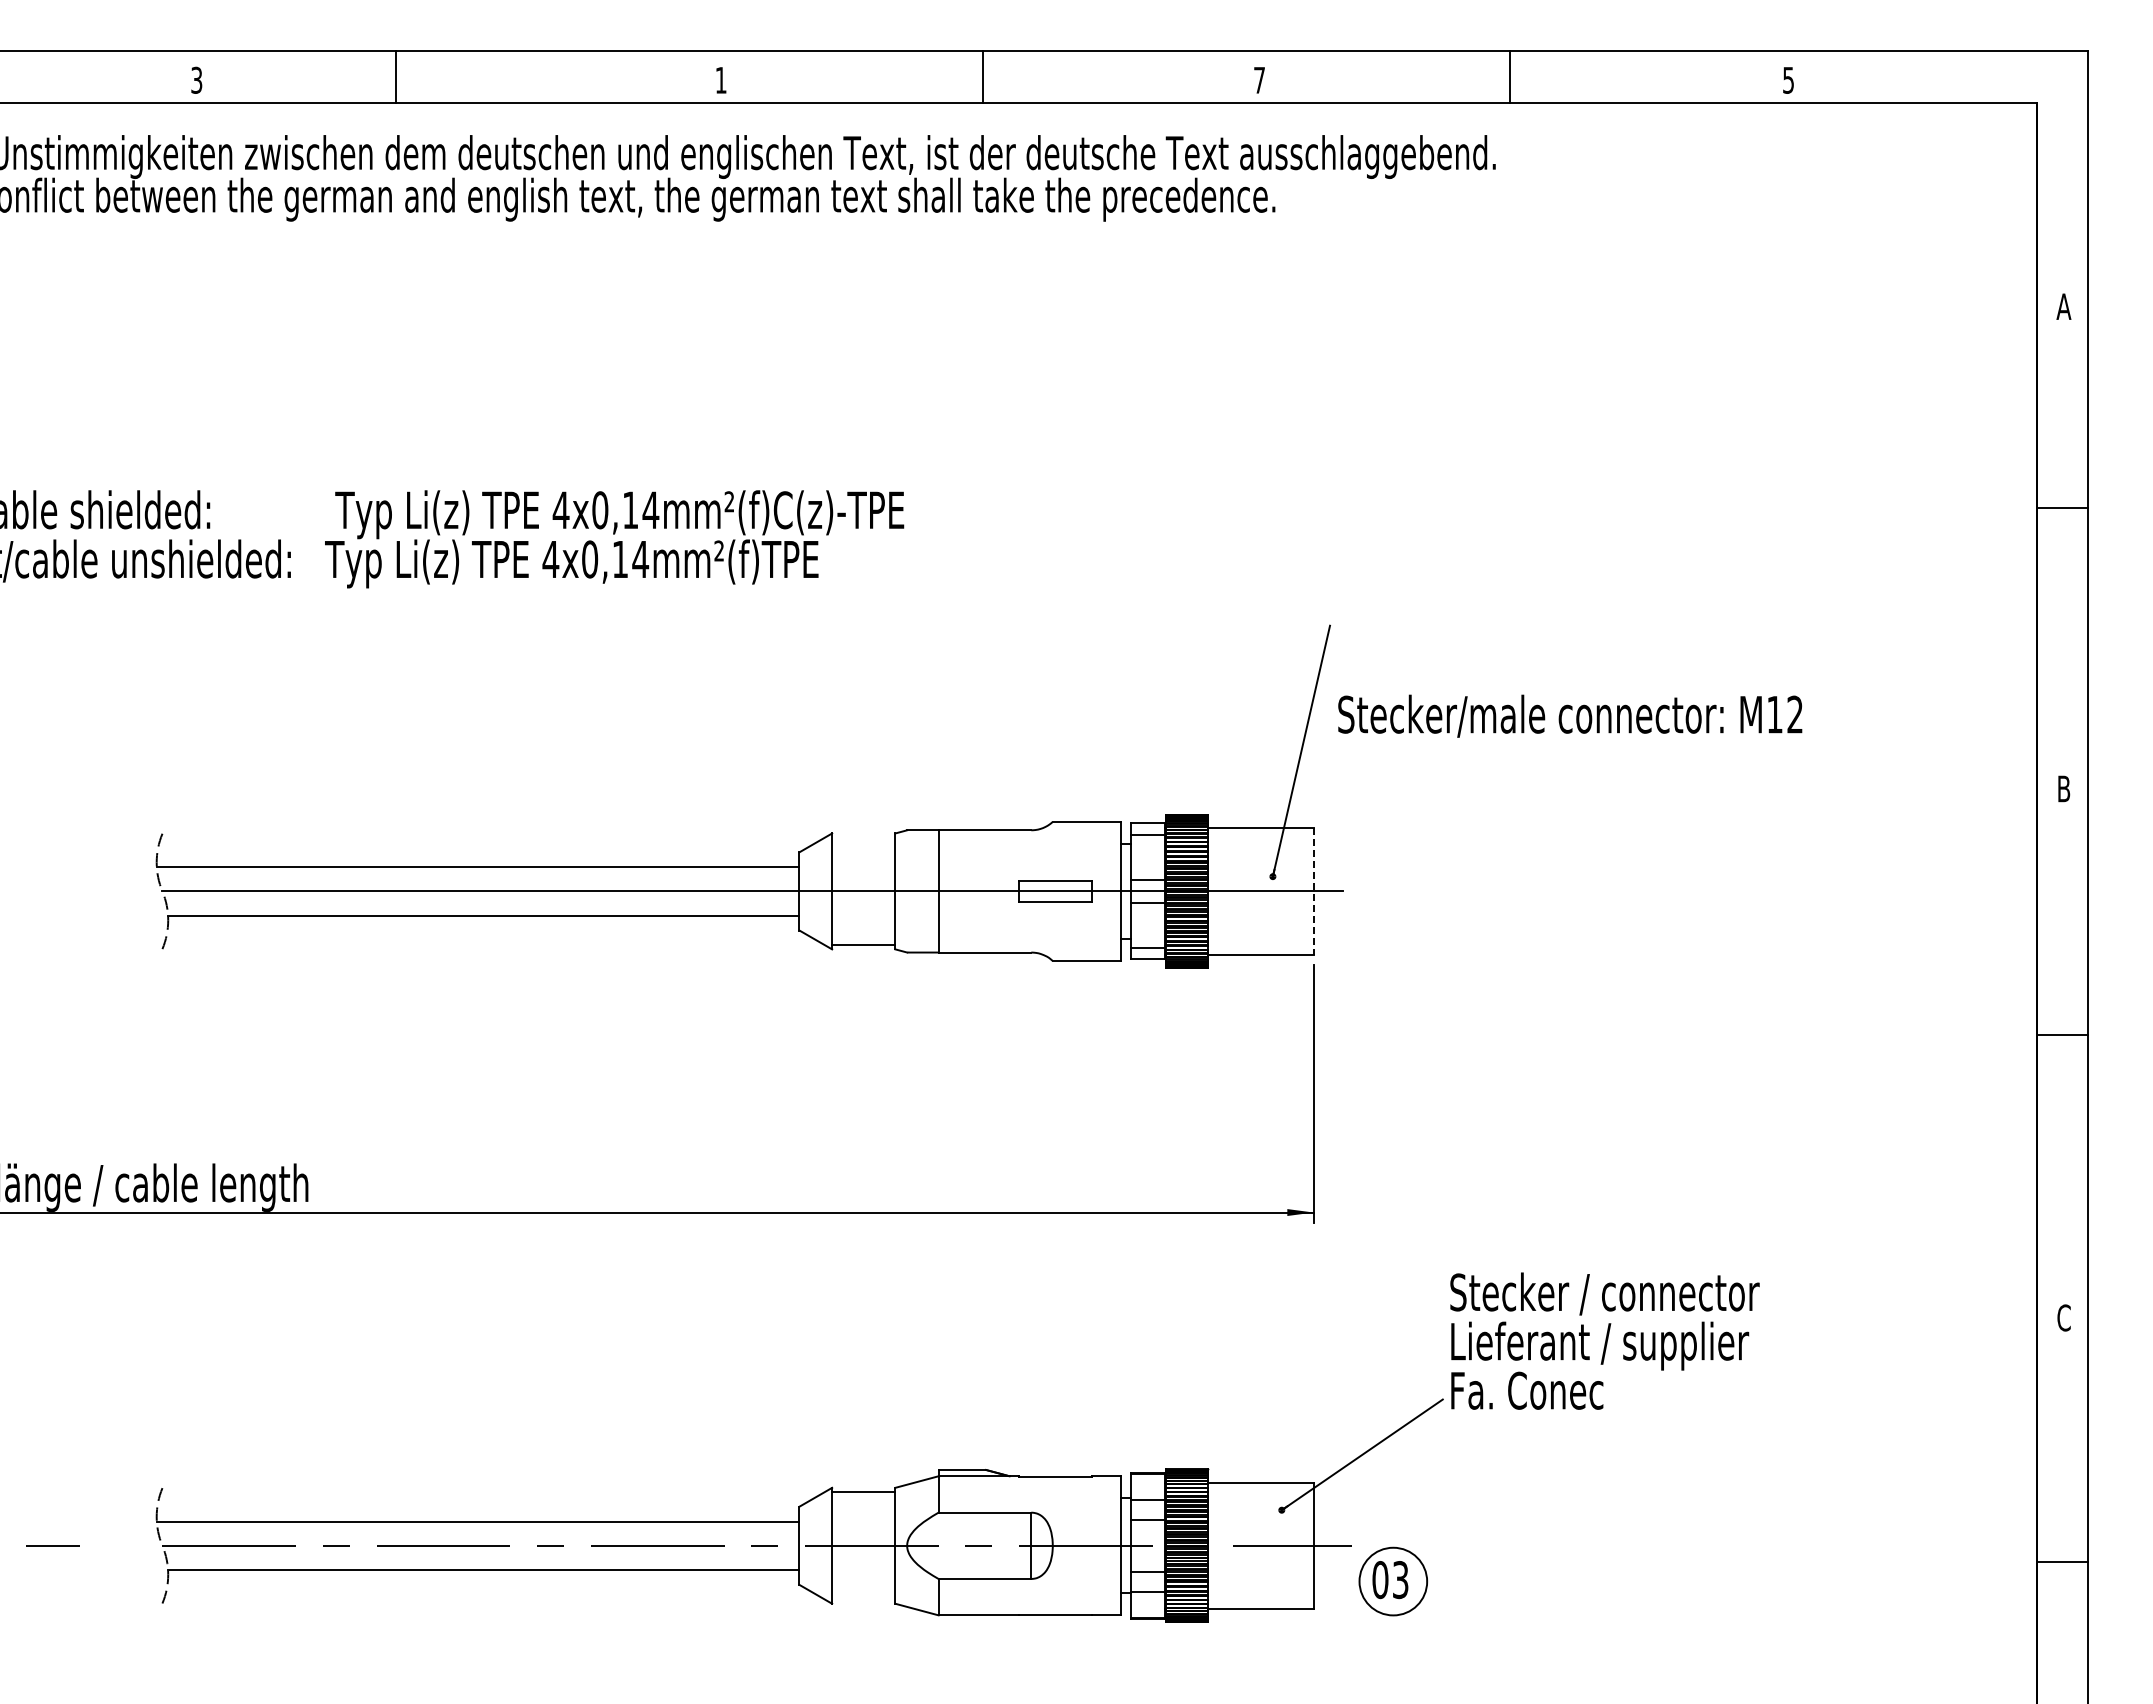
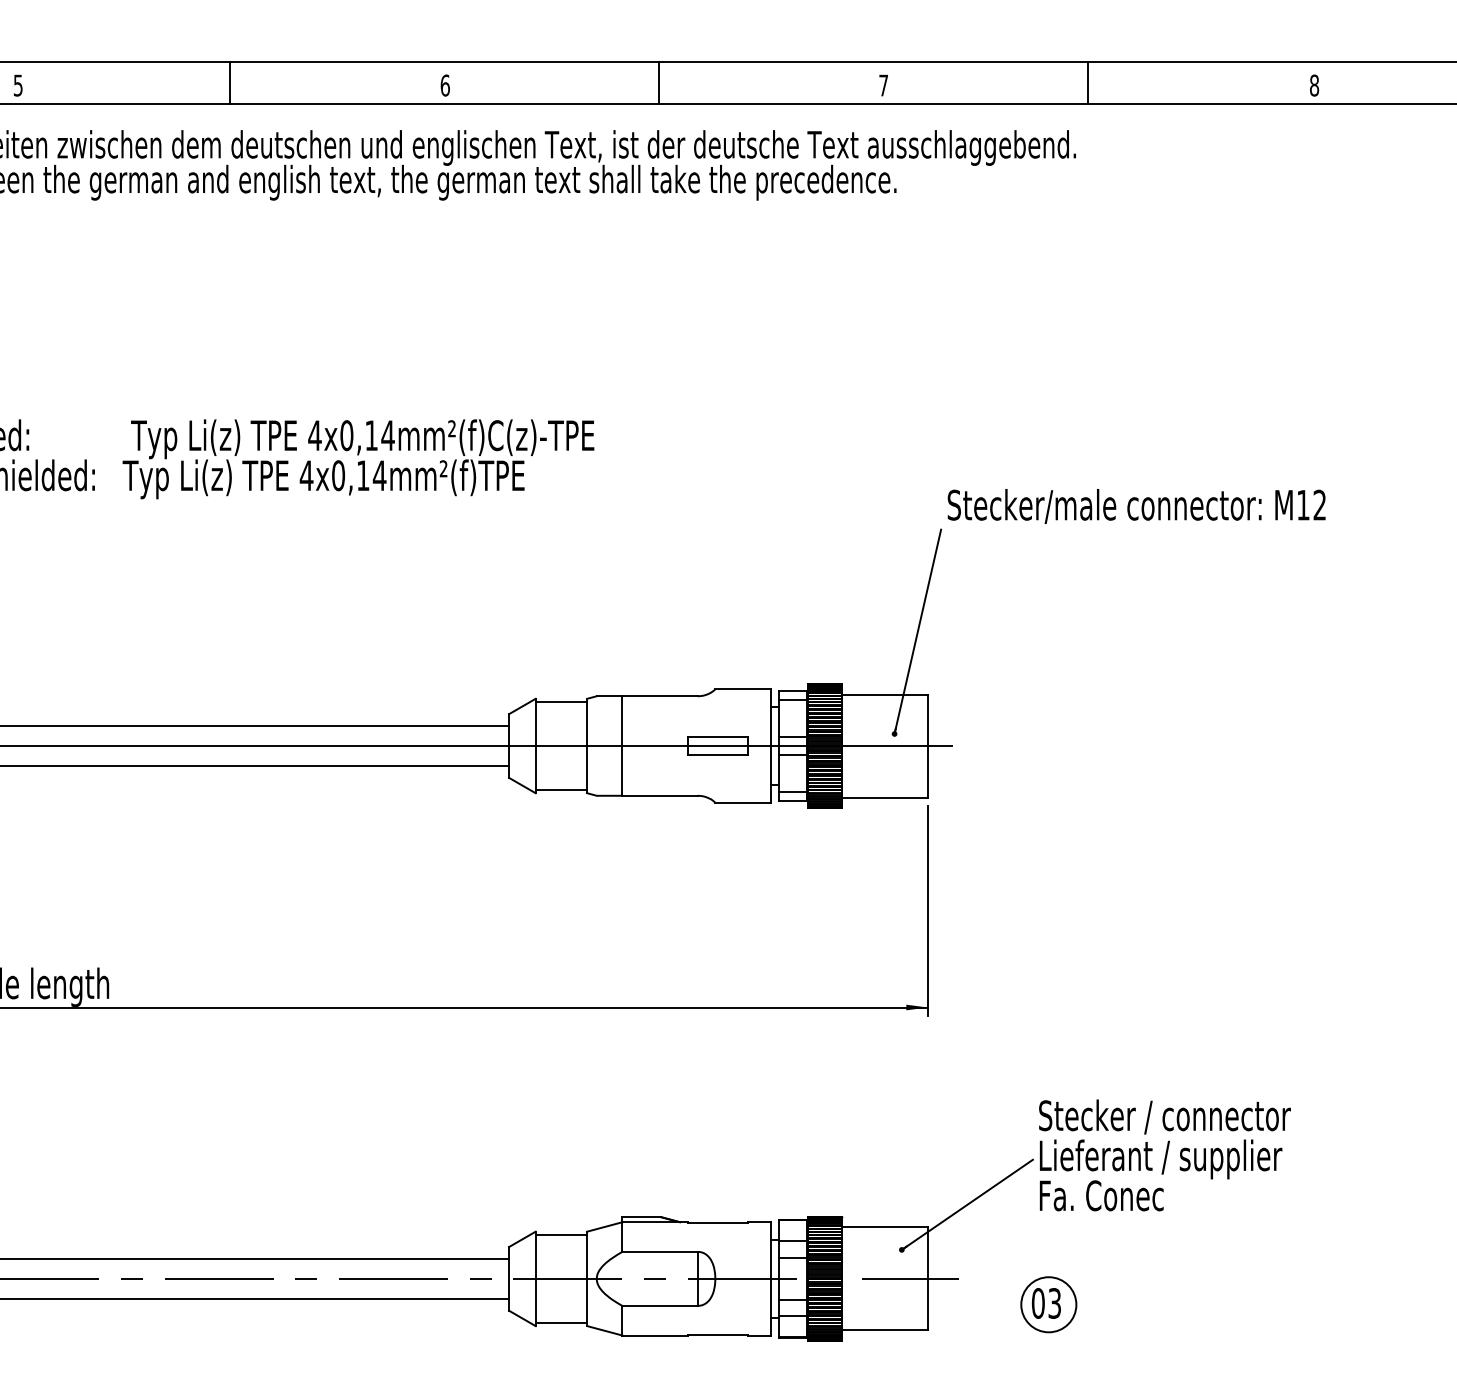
line: (396, 76) -> (229, 82), moved
text: (196, 79) -> (18, 84), 3 -> 5
text: (720, 79) -> (444, 84), 1 -> 6
text: (1788, 79) -> (1314, 84), 5 -> 8
text: (1570, 715) -> (1136, 505), moved
line: (863, 837) -> (561, 702), added
line: (1313, 891) -> (927, 746), dashed -> solid
text: (1604, 1340) -> (1164, 1154), moved
part: (1393, 1581) -> (1048, 1304), moved
line: (863, 1599) -> (561, 1322), added

